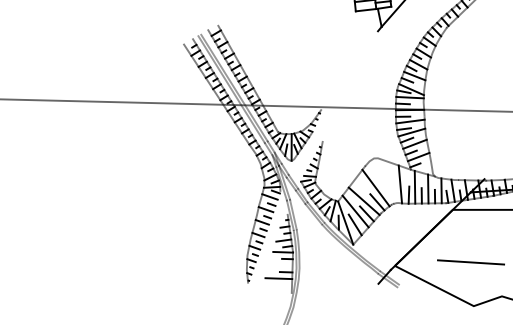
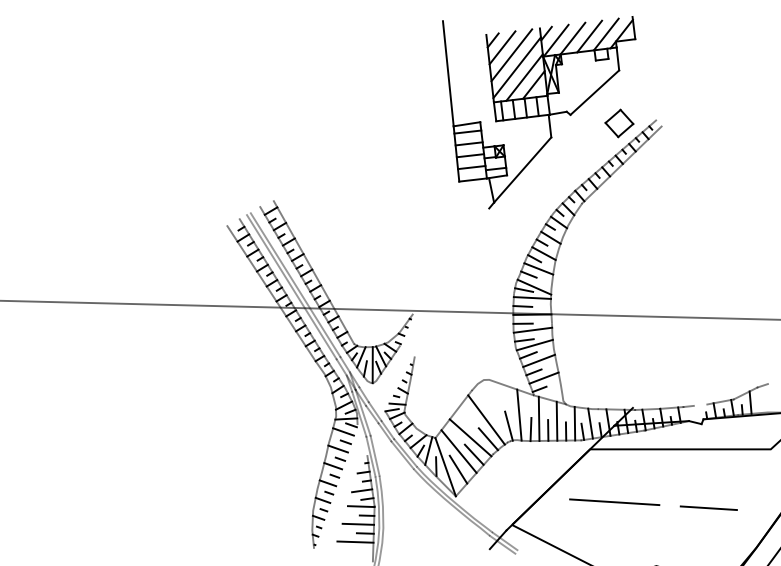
line: (392, 192) -> (508, 425), added
line: (470, 261) -> (614, 501), moved
line: (281, 264) -> (358, 523), added

